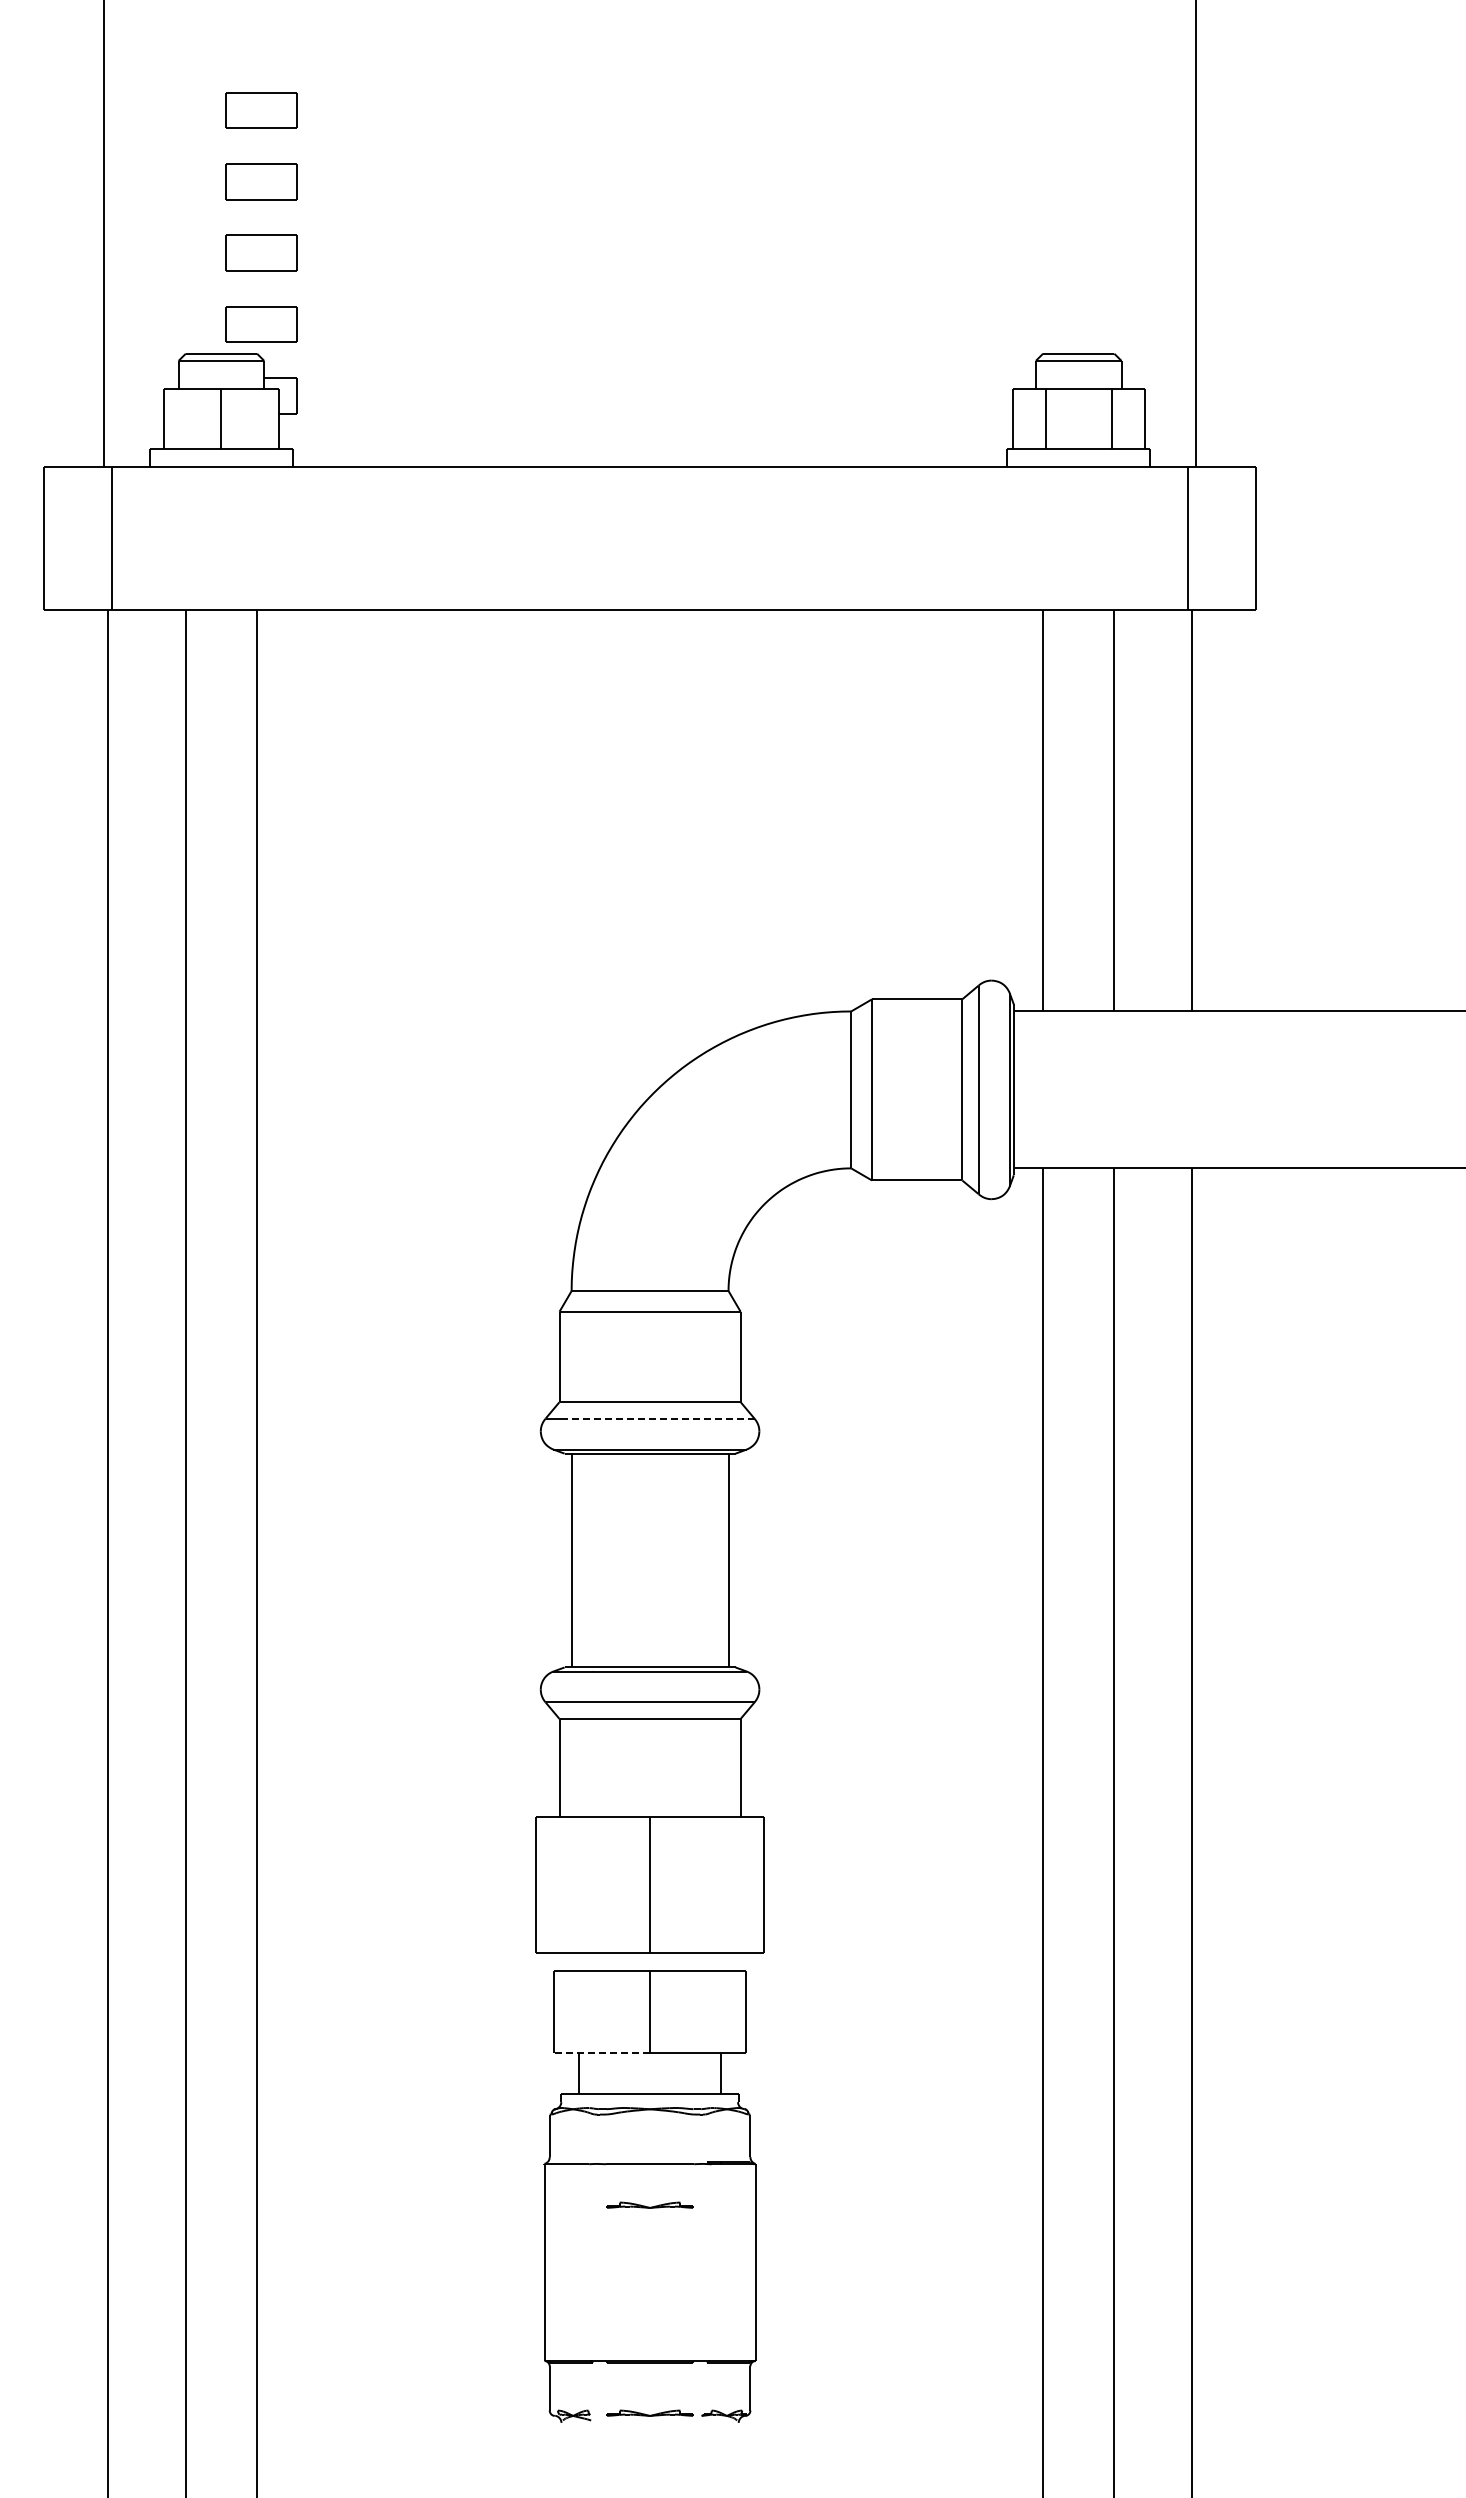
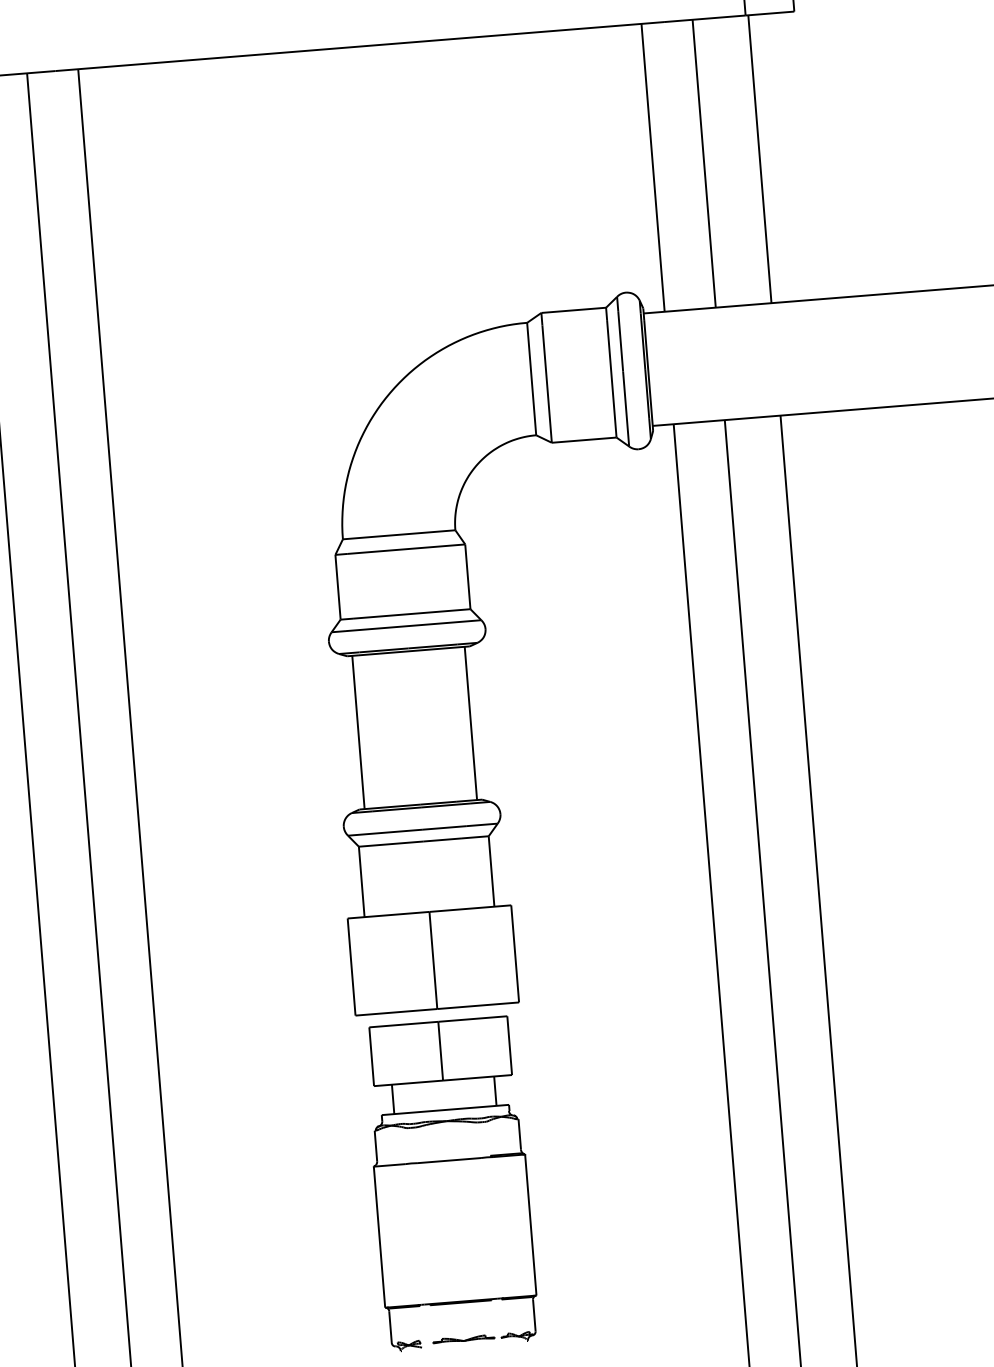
line: (659, 1418) -> (413, 625), dashed -> solid
line: (601, 2052) -> (408, 1083), dashed -> solid
part: (649, 2204) -> (451, 1189), removed

